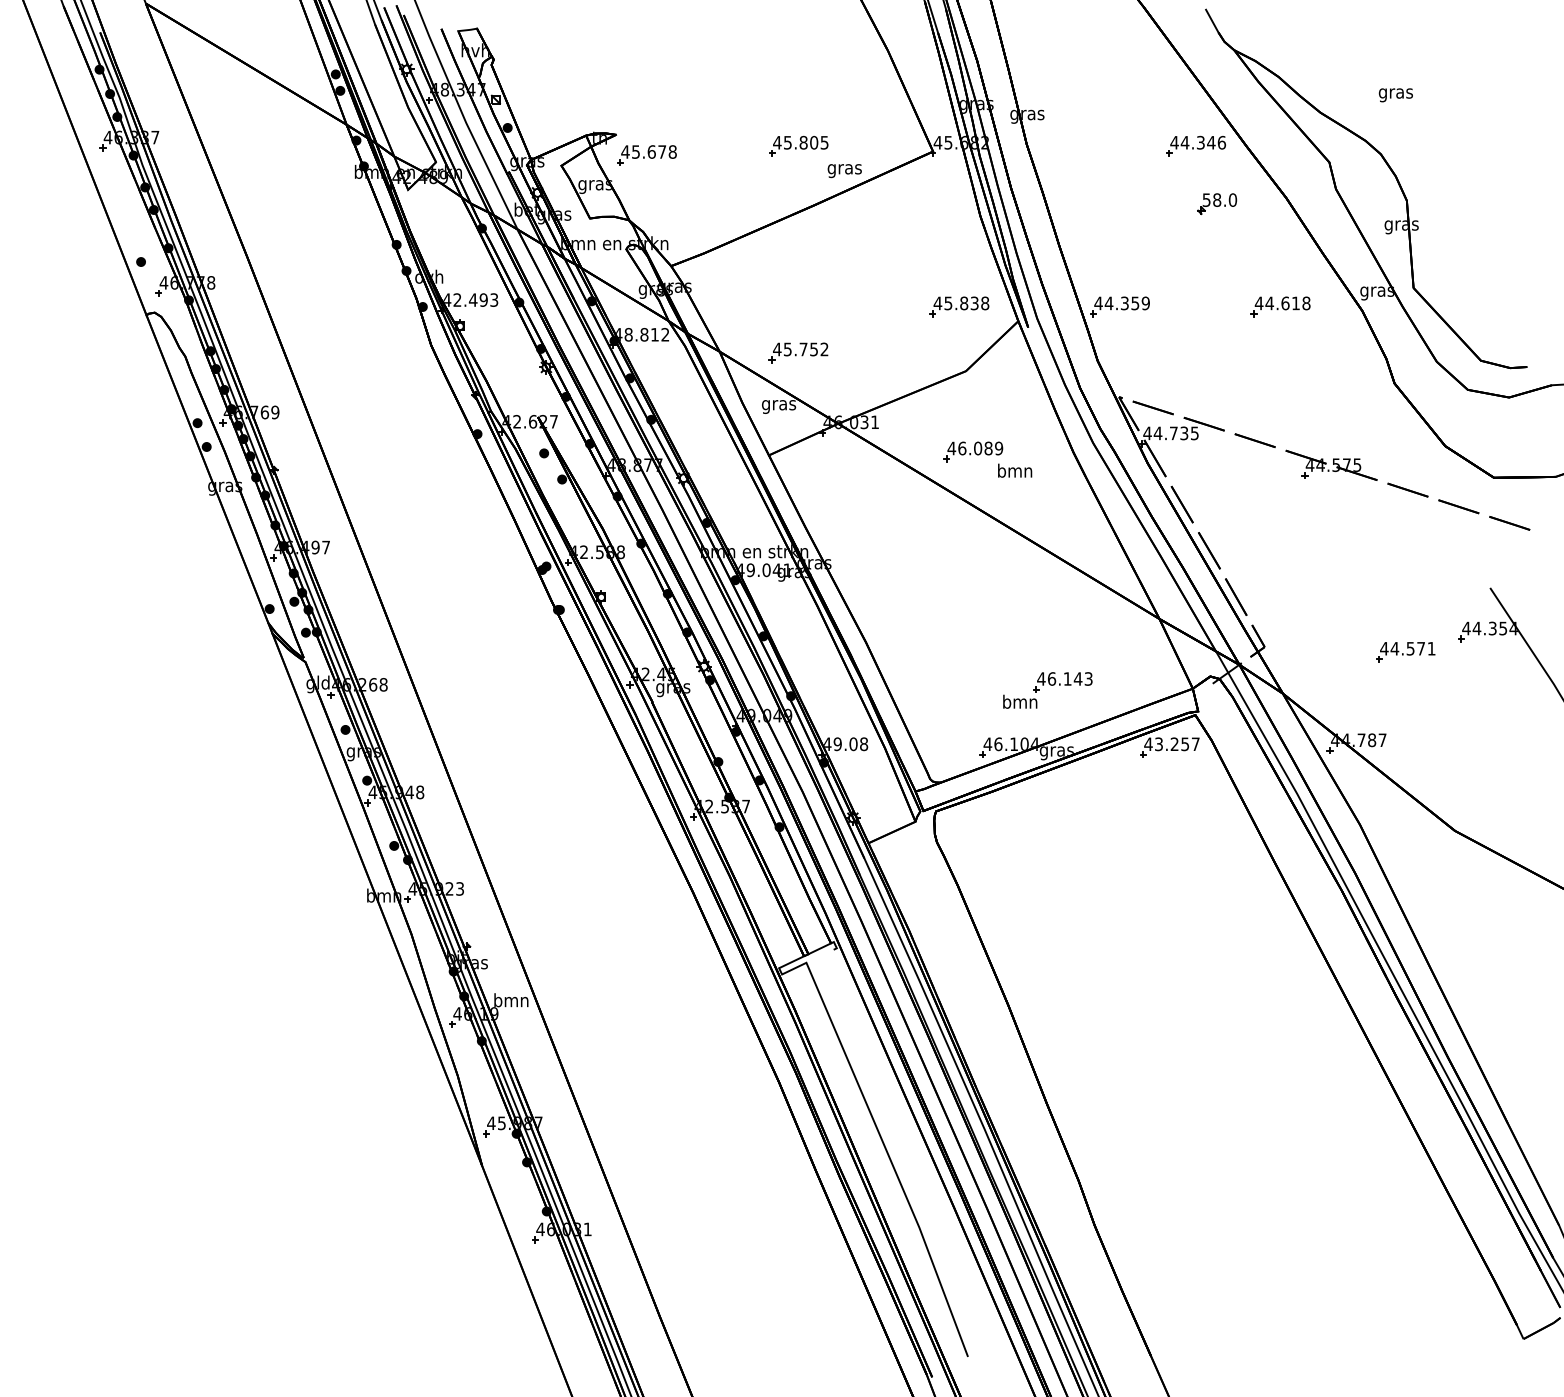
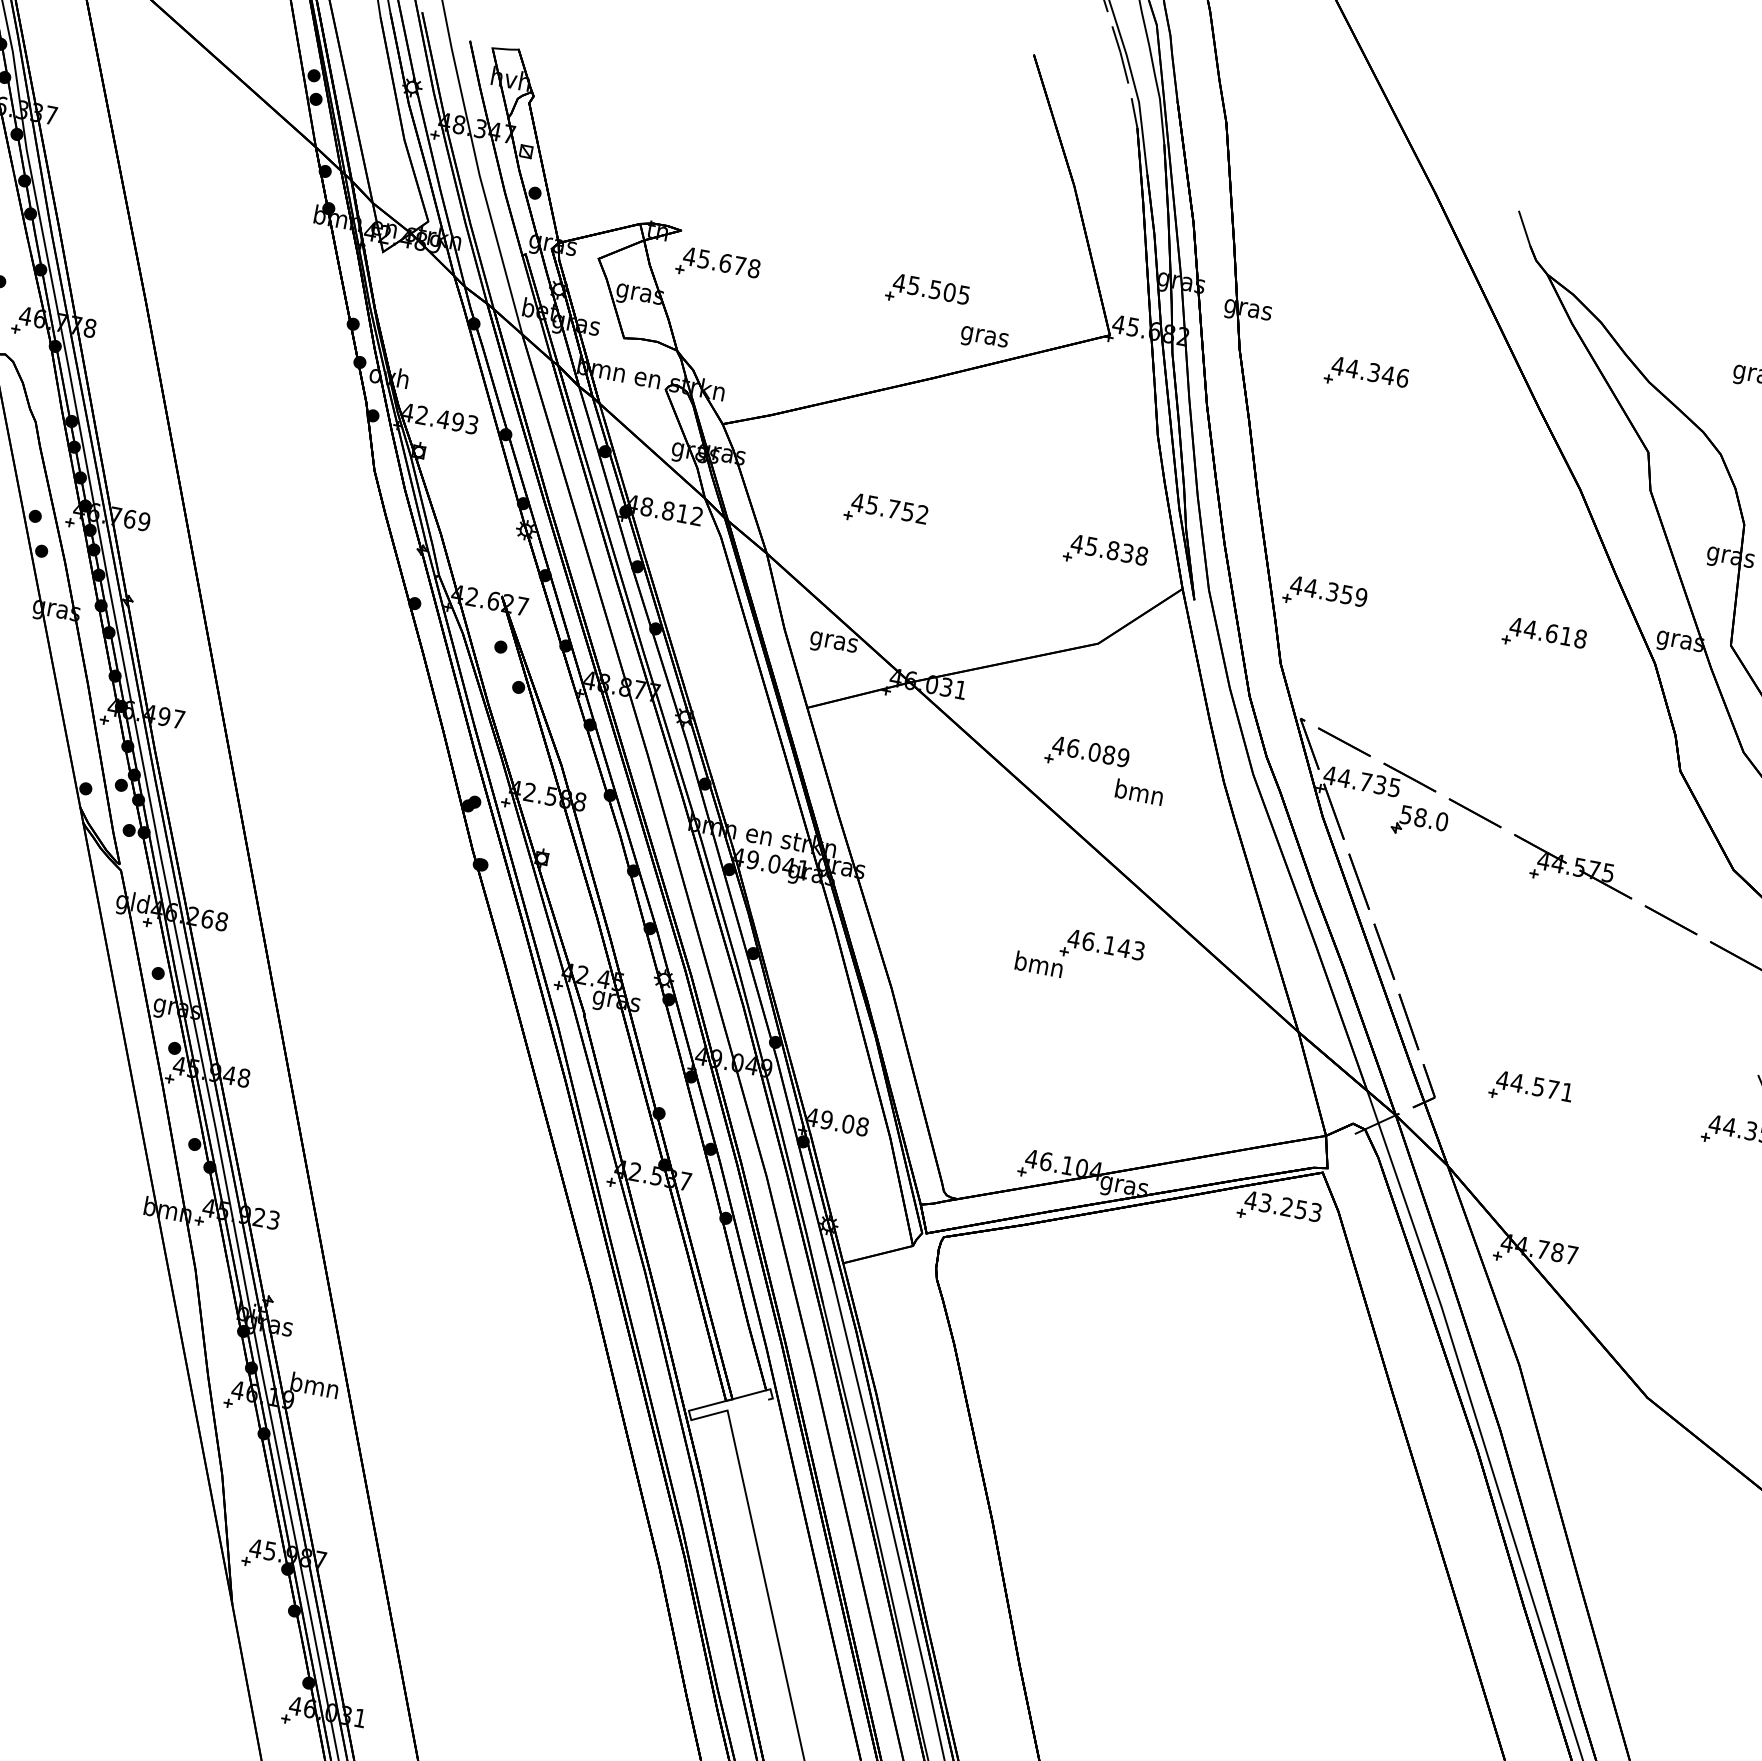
text: (803, 142) -> (935, 289), 45.805 -> 45.505
part: (1195, 145) -> (1366, 375), moved
part: (1217, 204) -> (1419, 823), moved
part: (798, 352) -> (886, 512), moved
part: (1405, 652) -> (1530, 1090), moved
part: (1047, 690) -> (1079, 956), moved
text: (1195, 744) -> (1315, 1212), 43.257 -> 43.253

